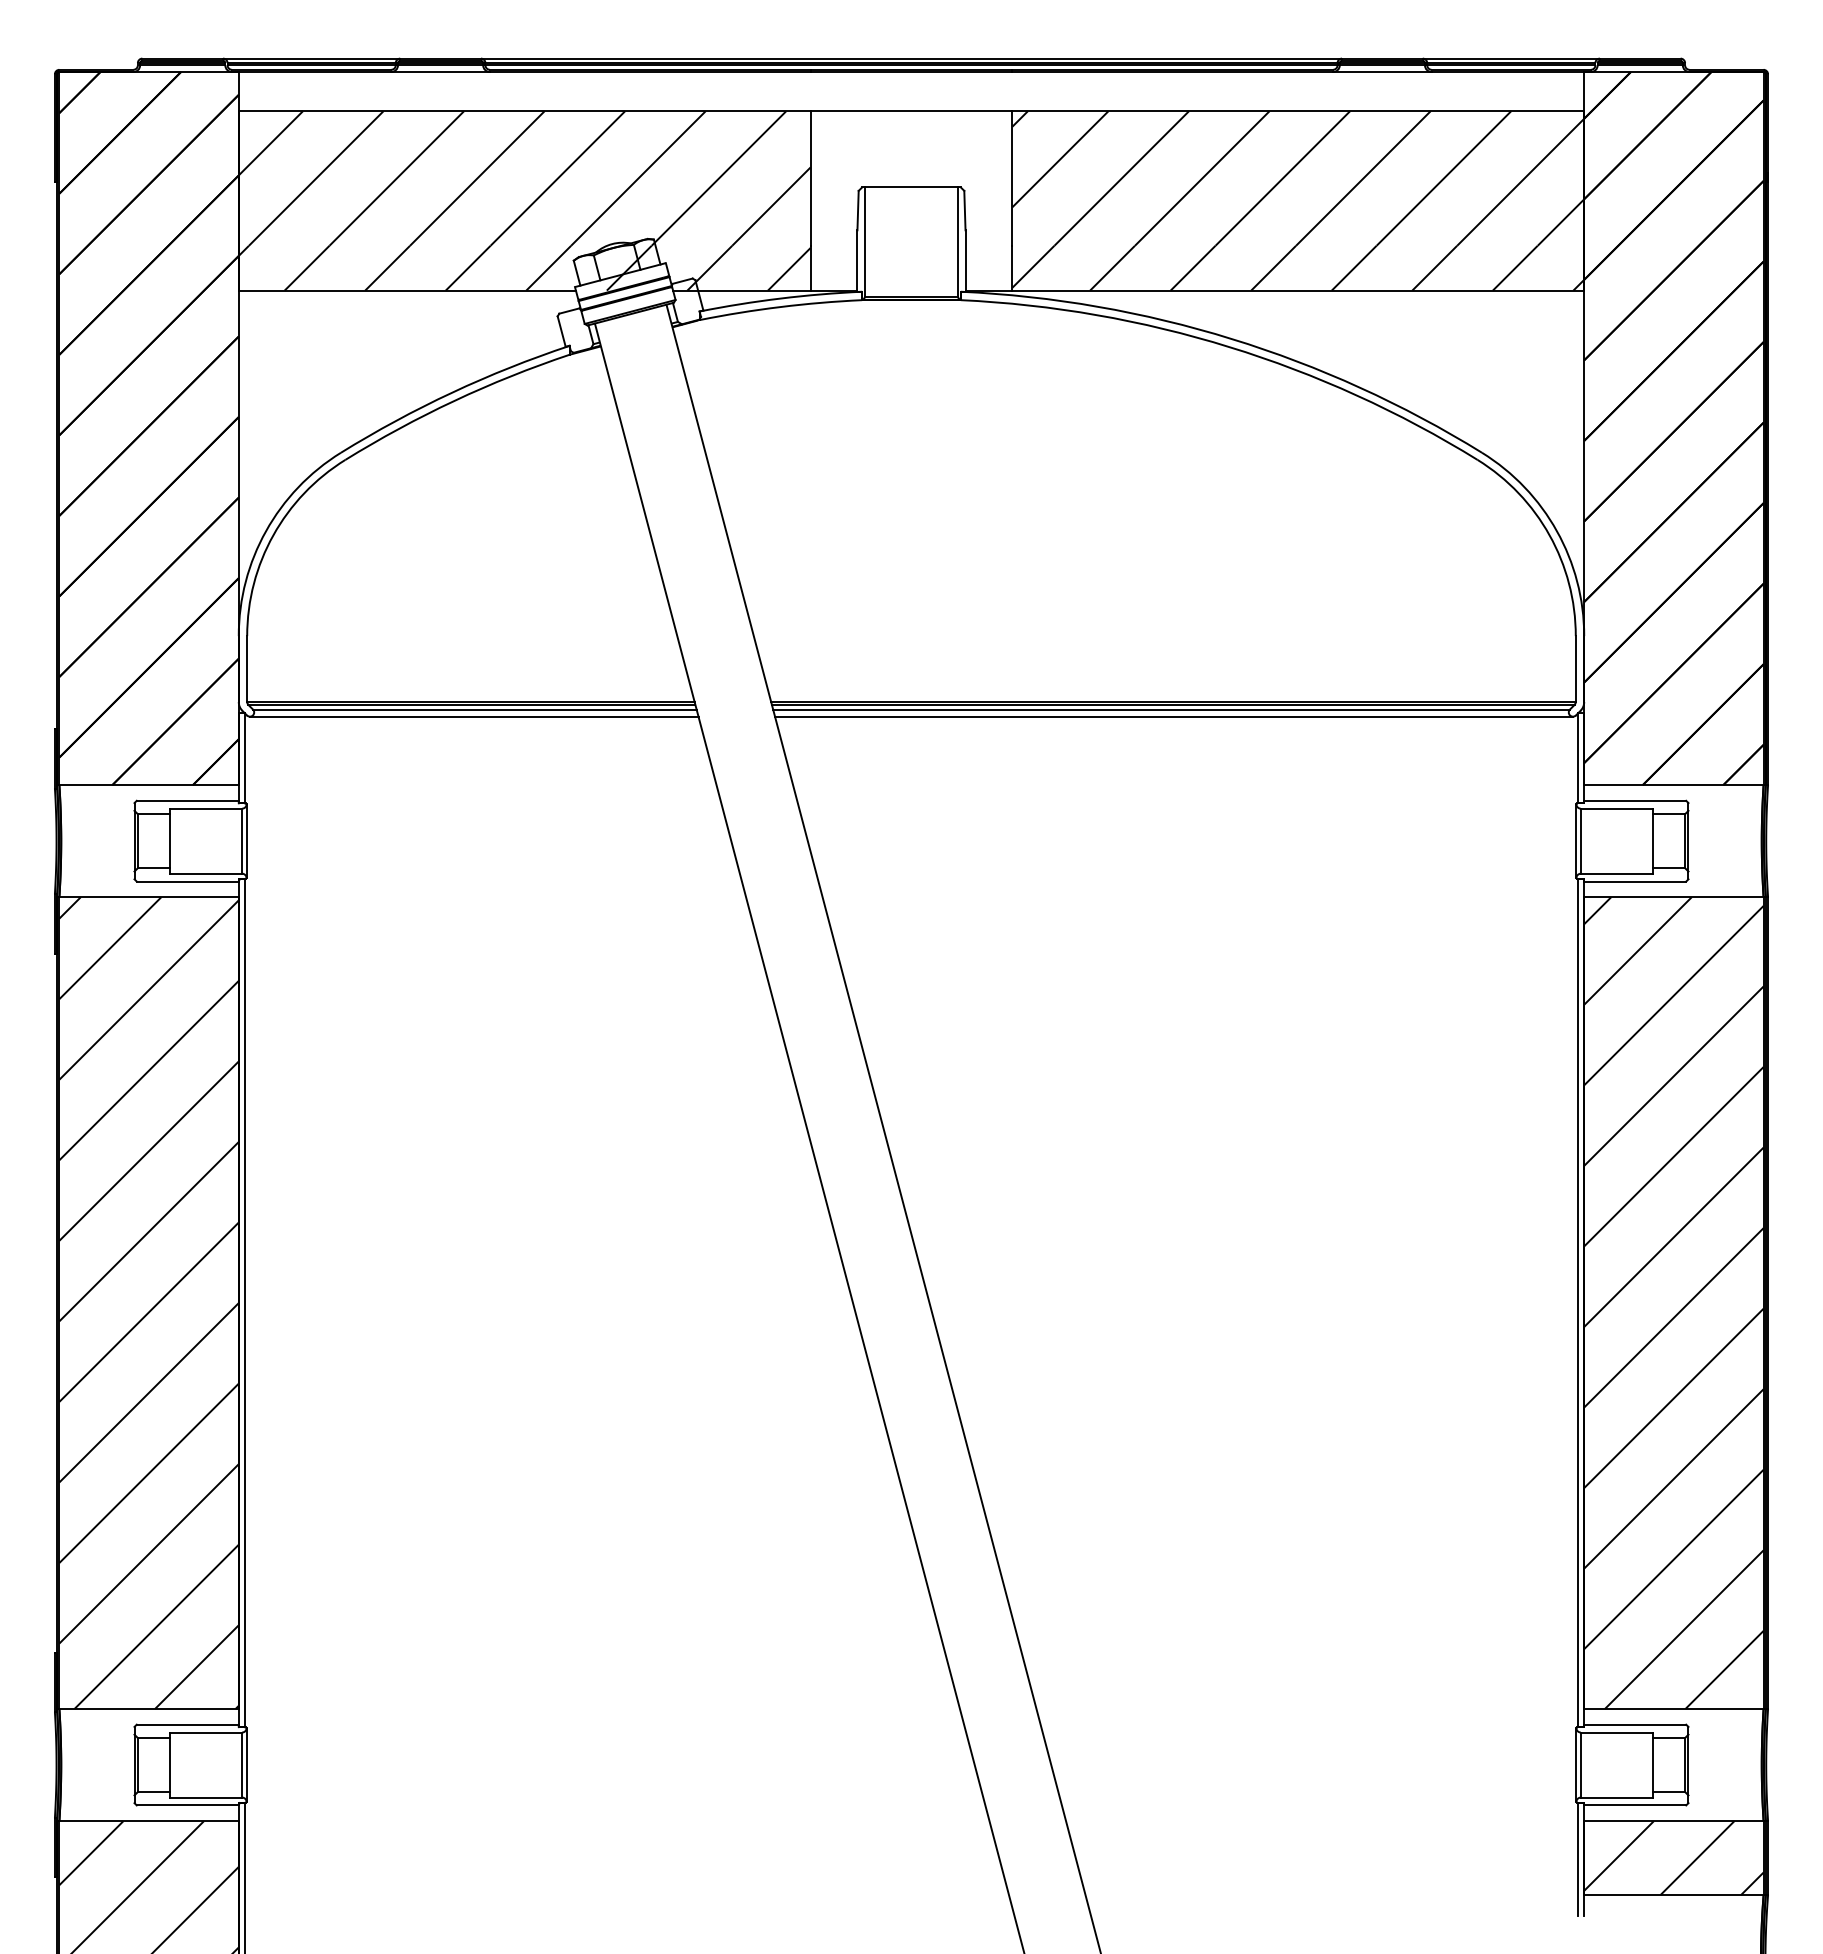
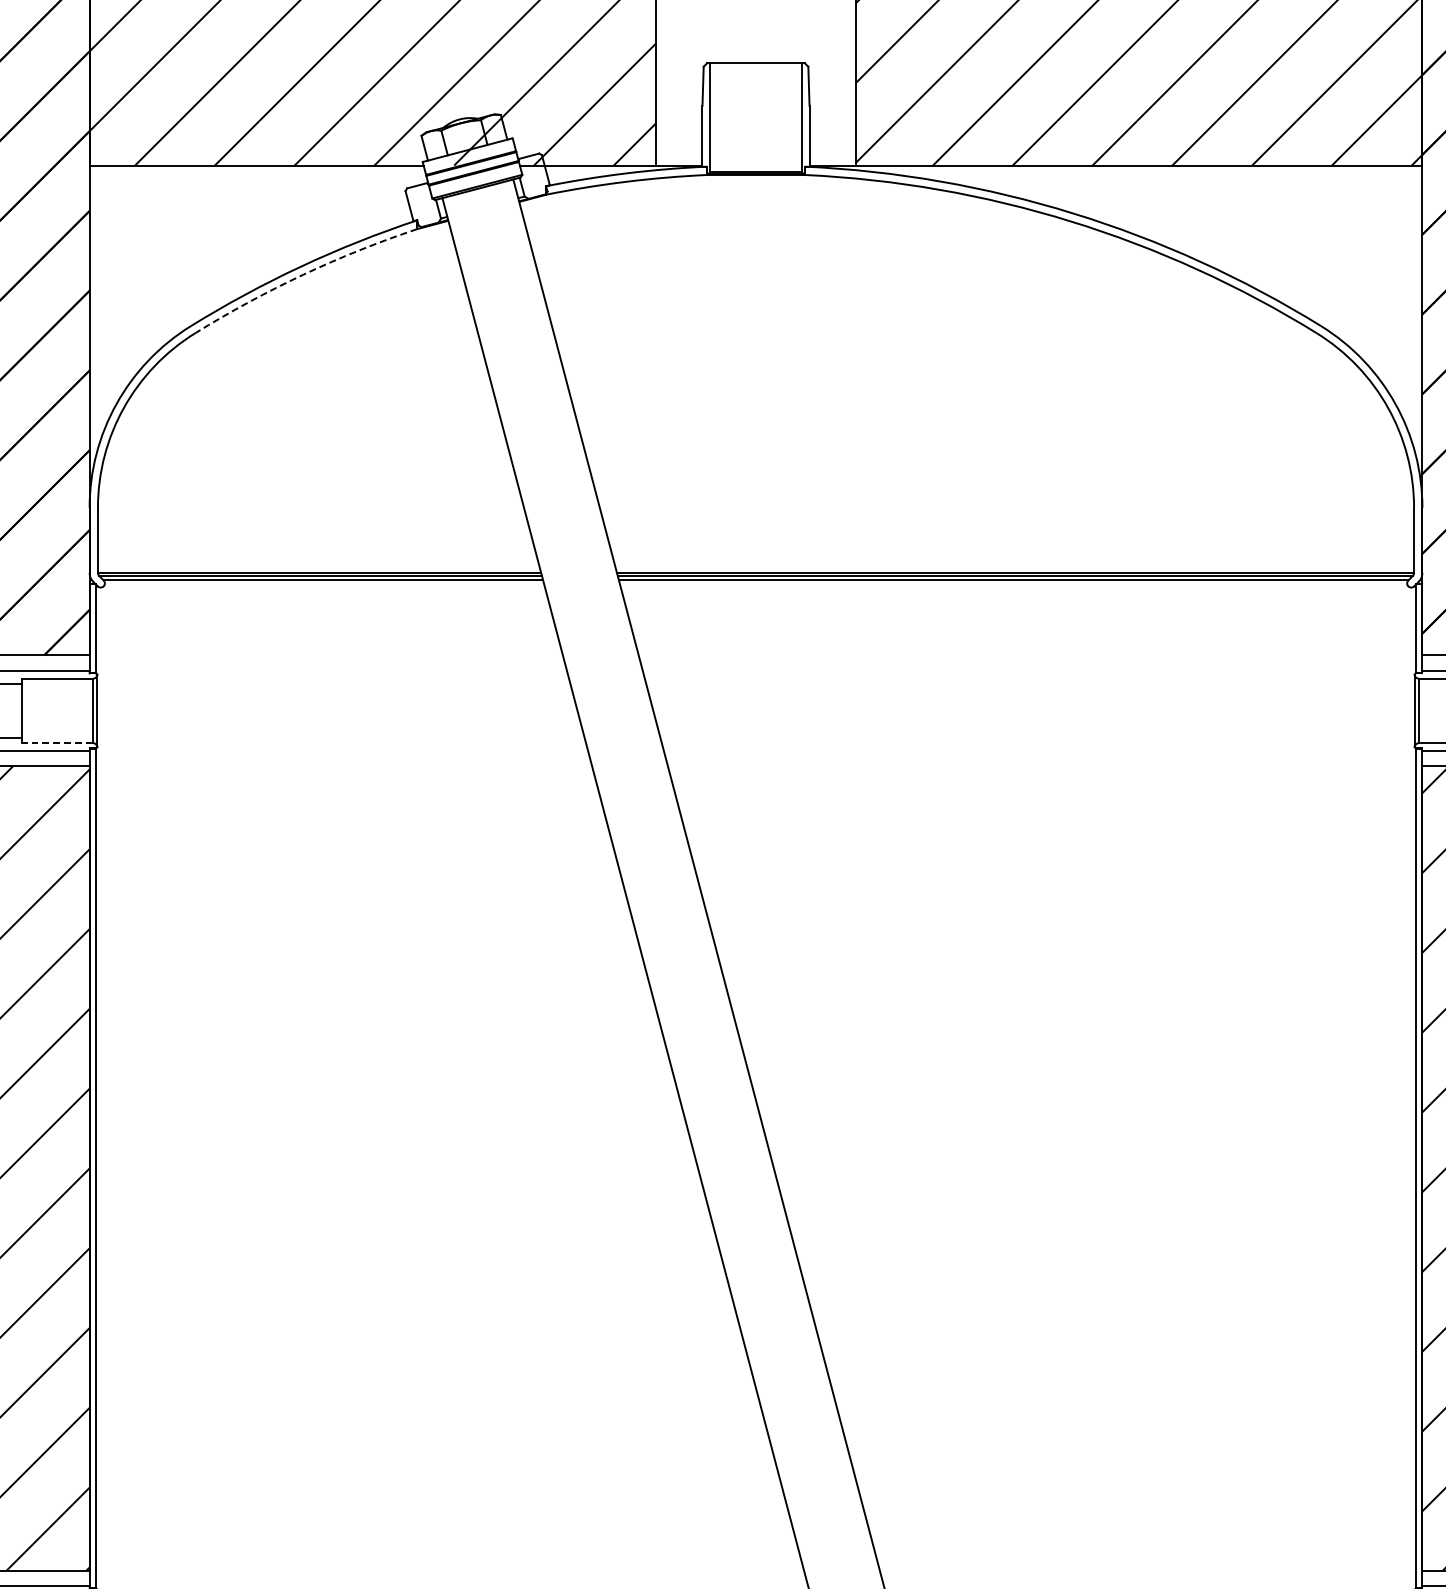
arc: (454, 400) -> (303, 274), solid -> dashed
line: (474, 716) -> (323, 587), removed
line: (1173, 716) -> (1015, 587), removed
line: (206, 873) -> (57, 742), solid -> dashed

